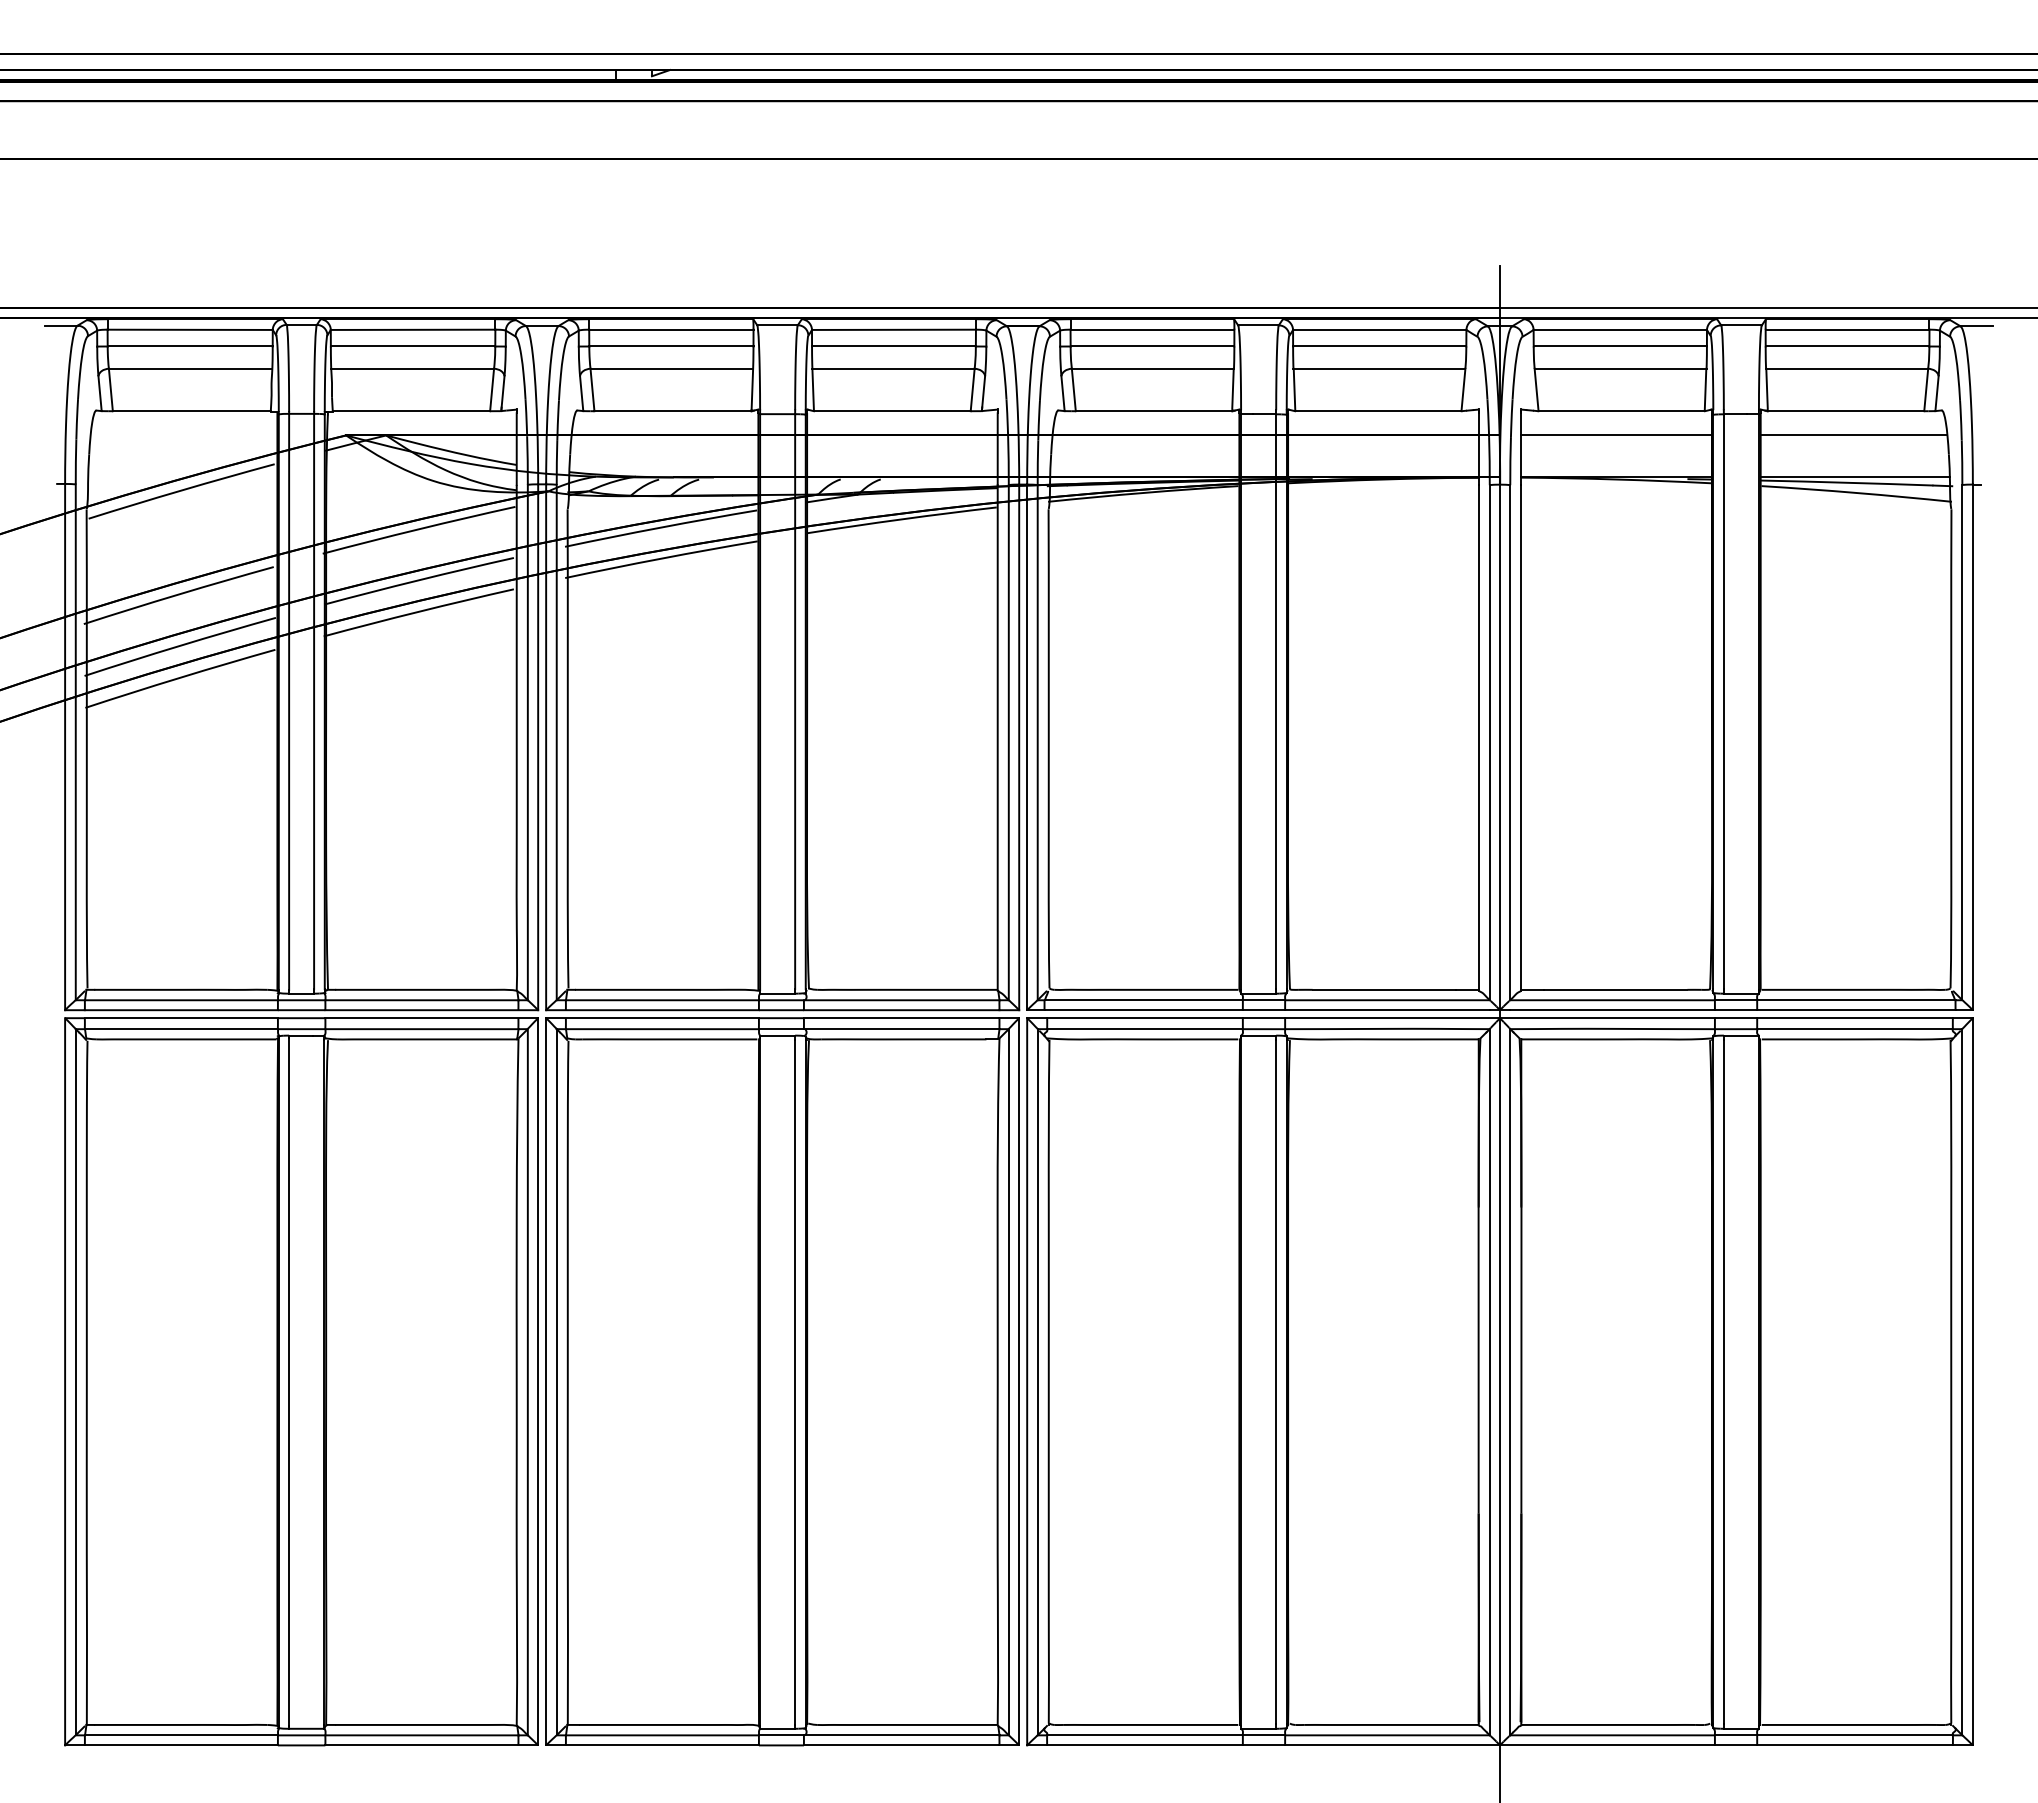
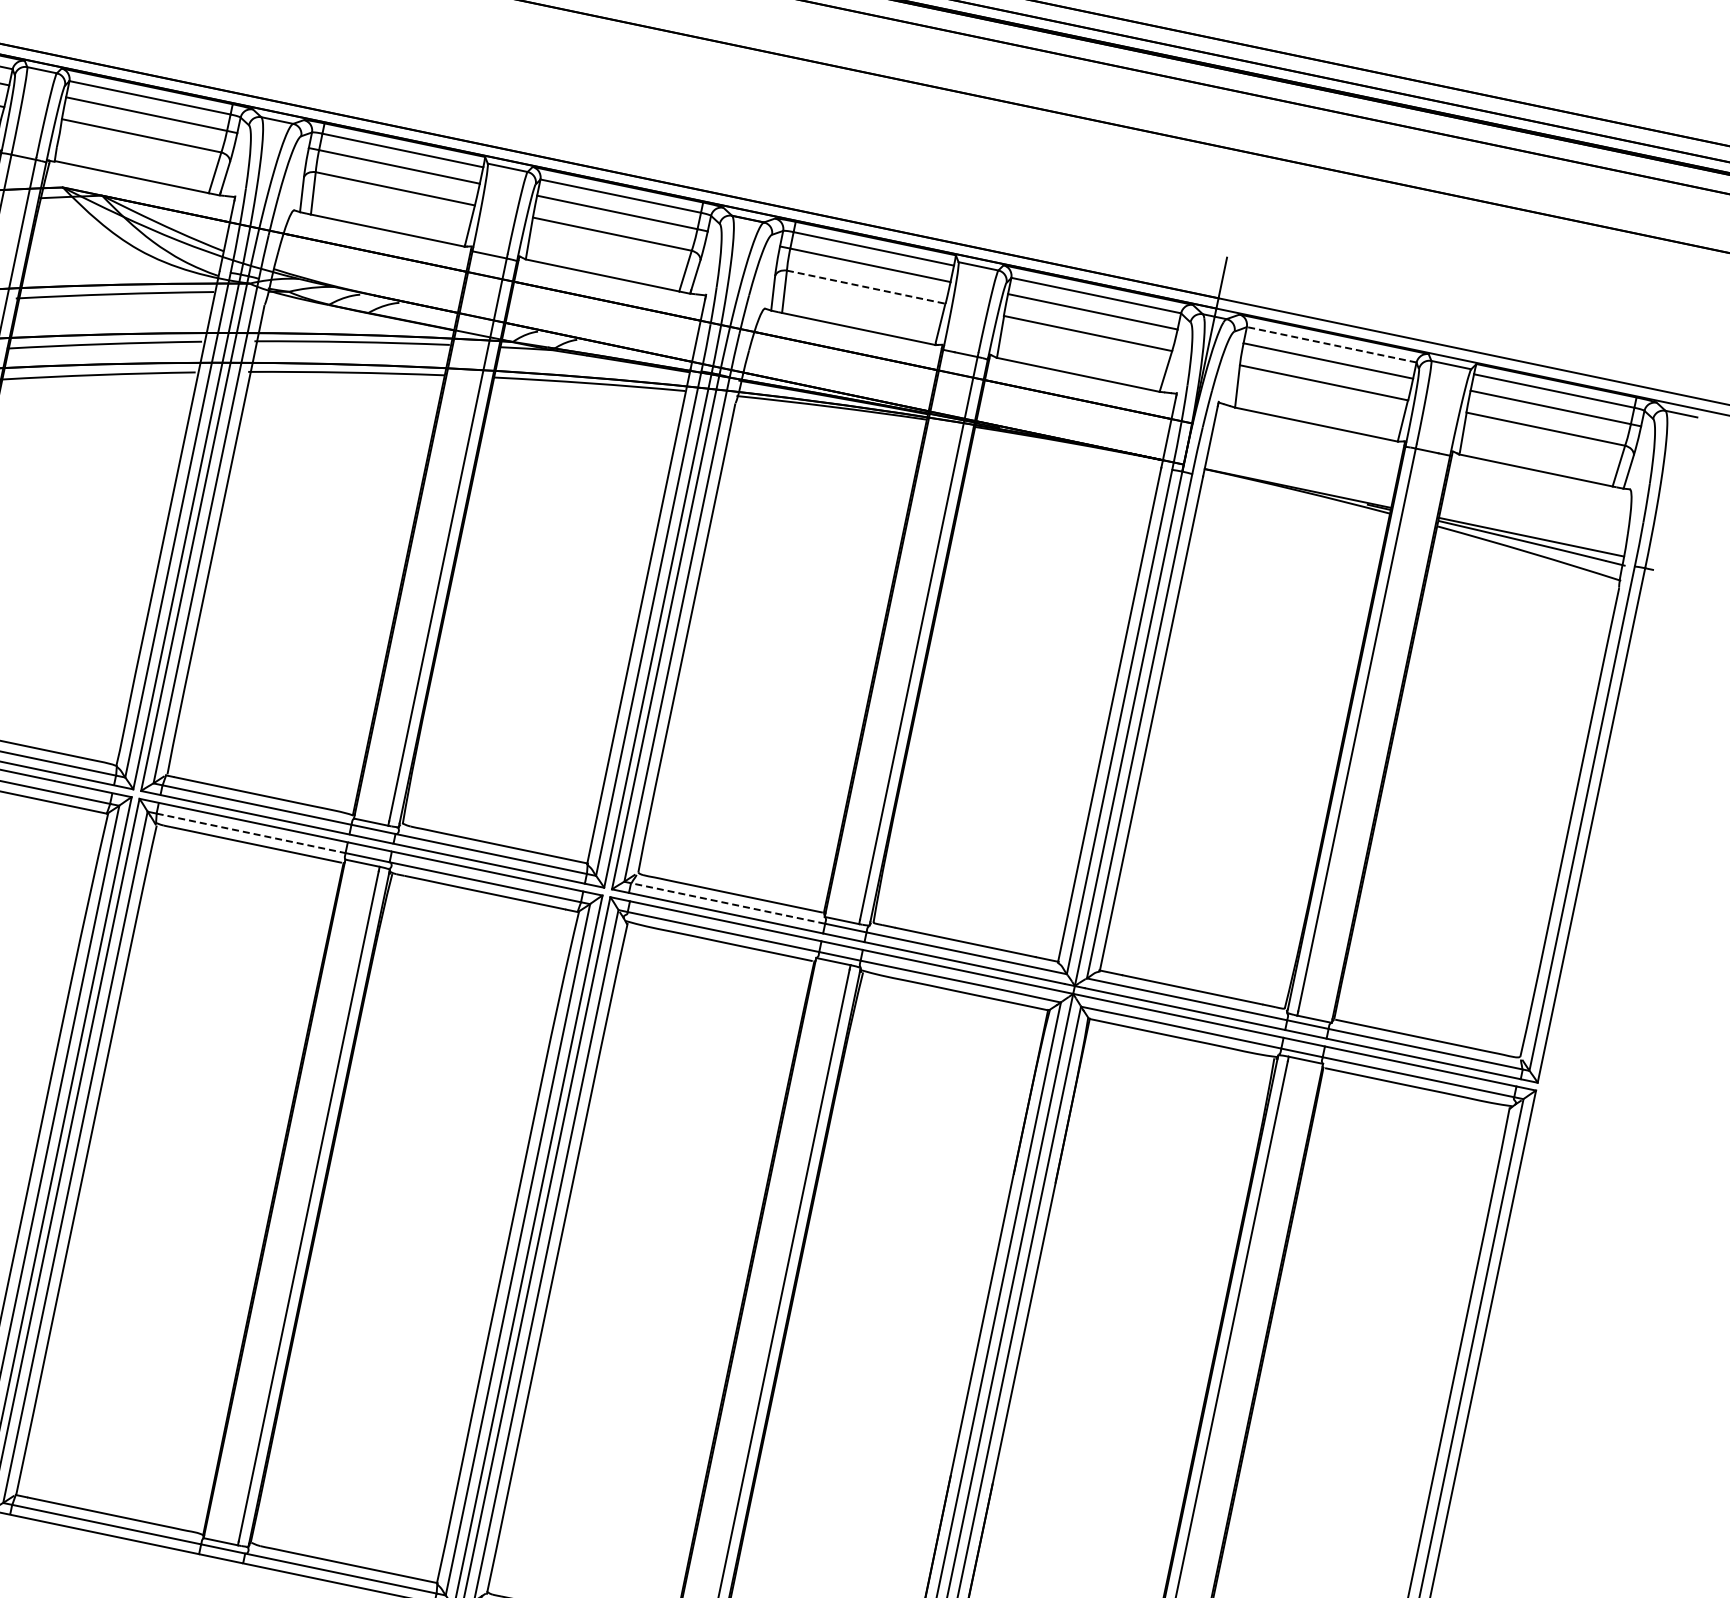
line: (1620, 329) -> (1332, 344), solid -> dashed
line: (1153, 368) -> (866, 287), solid -> dashed
line: (1616, 435) -> (1306, 447), removed
line: (1853, 435) -> (1538, 495), removed
line: (1143, 1000) -> (727, 903), solid -> dashed
line: (662, 1029) -> (251, 833), solid -> dashed

